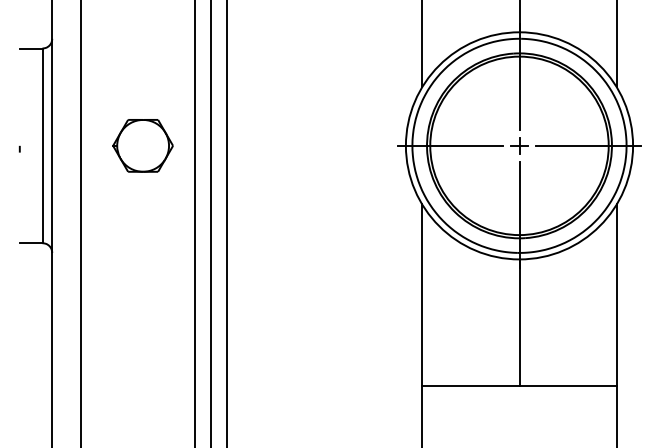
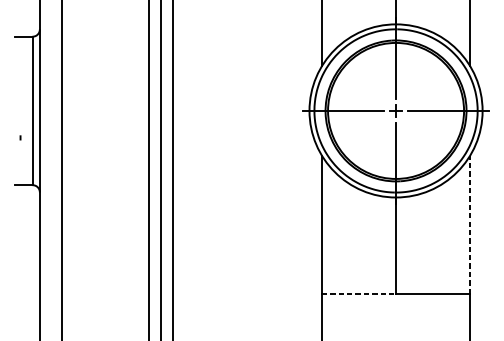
part: (142, 145) -> (108, 110), removed
curve: (19, 148) -> (20, 137), moved
line: (616, 295) -> (469, 224), solid -> dashed
line: (470, 385) -> (358, 293), solid -> dashed

